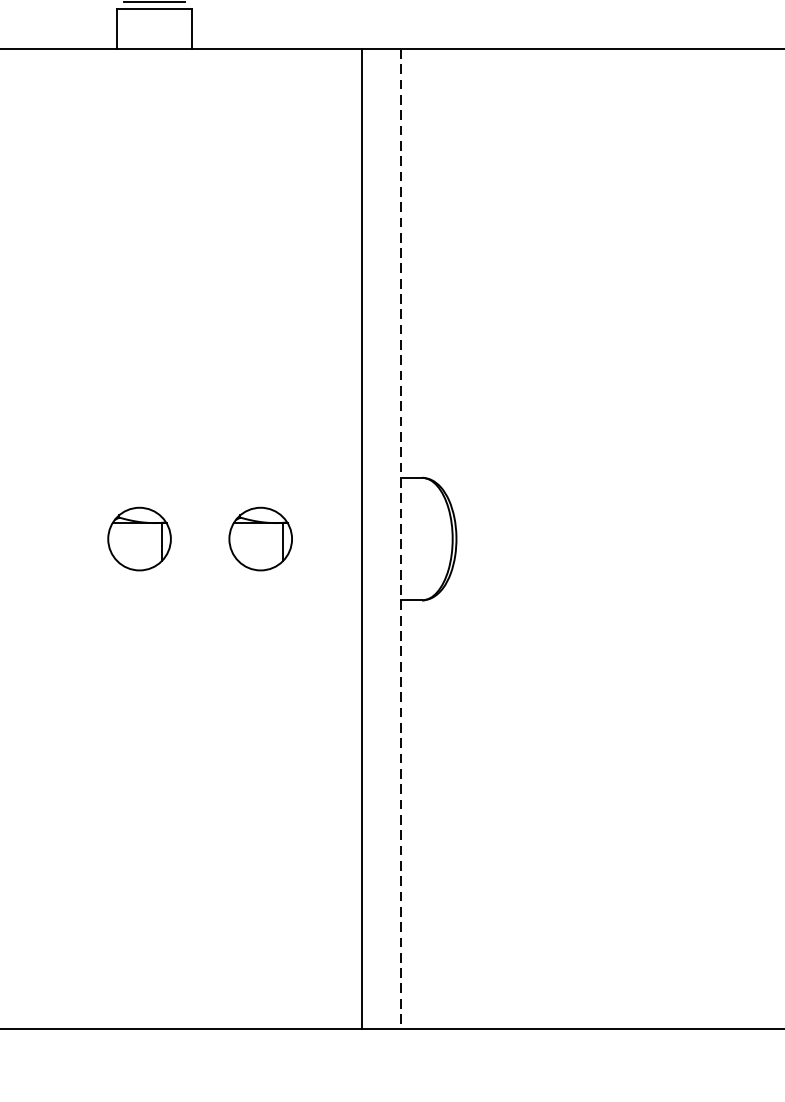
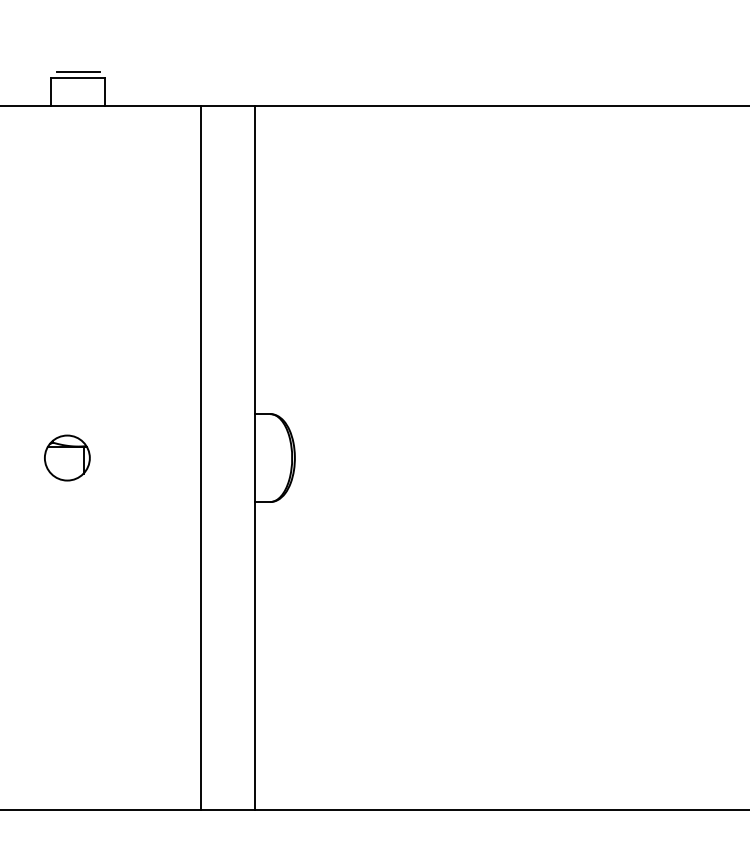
part: (260, 538) -> (154, 457), removed
line: (362, 538) -> (201, 457), moved
line: (401, 539) -> (255, 458), dashed -> solid

